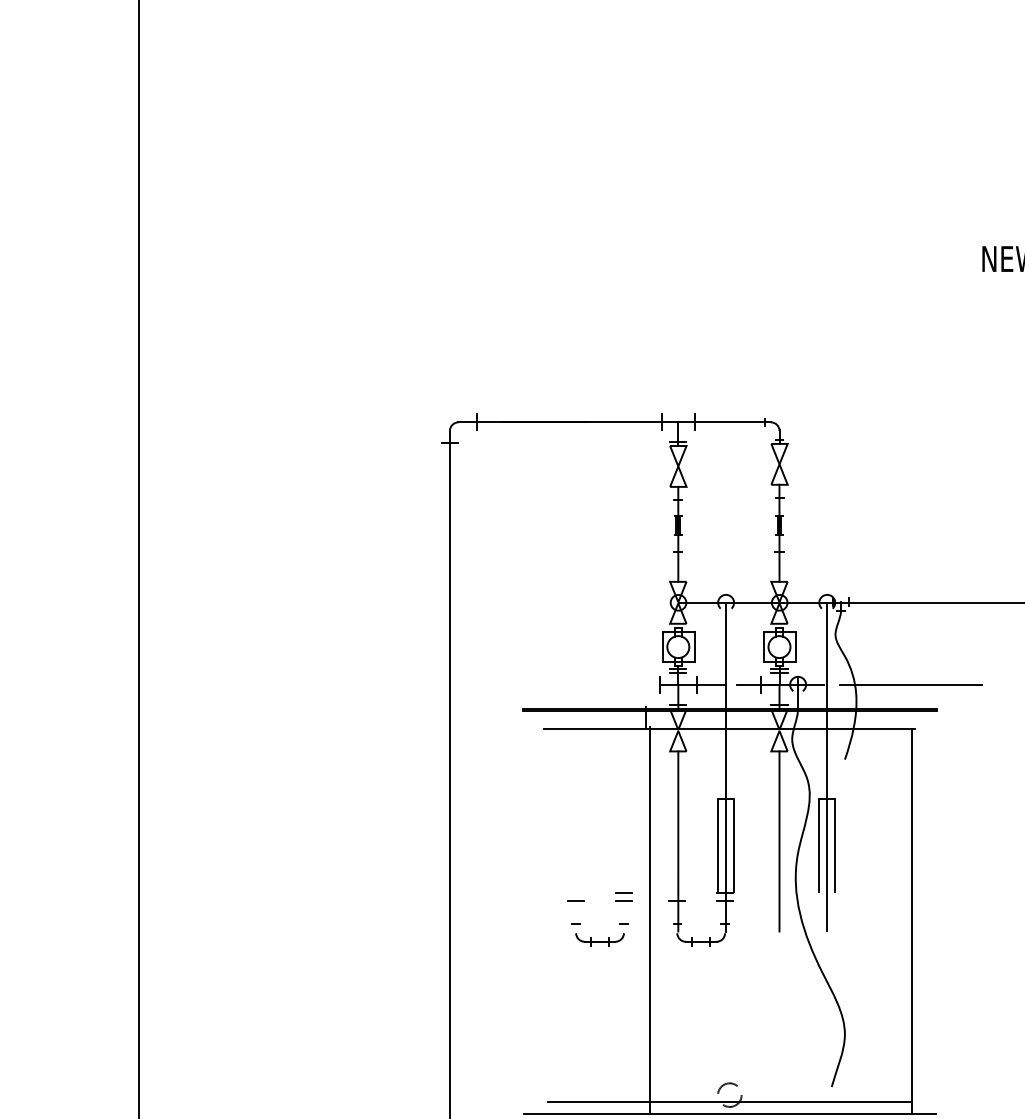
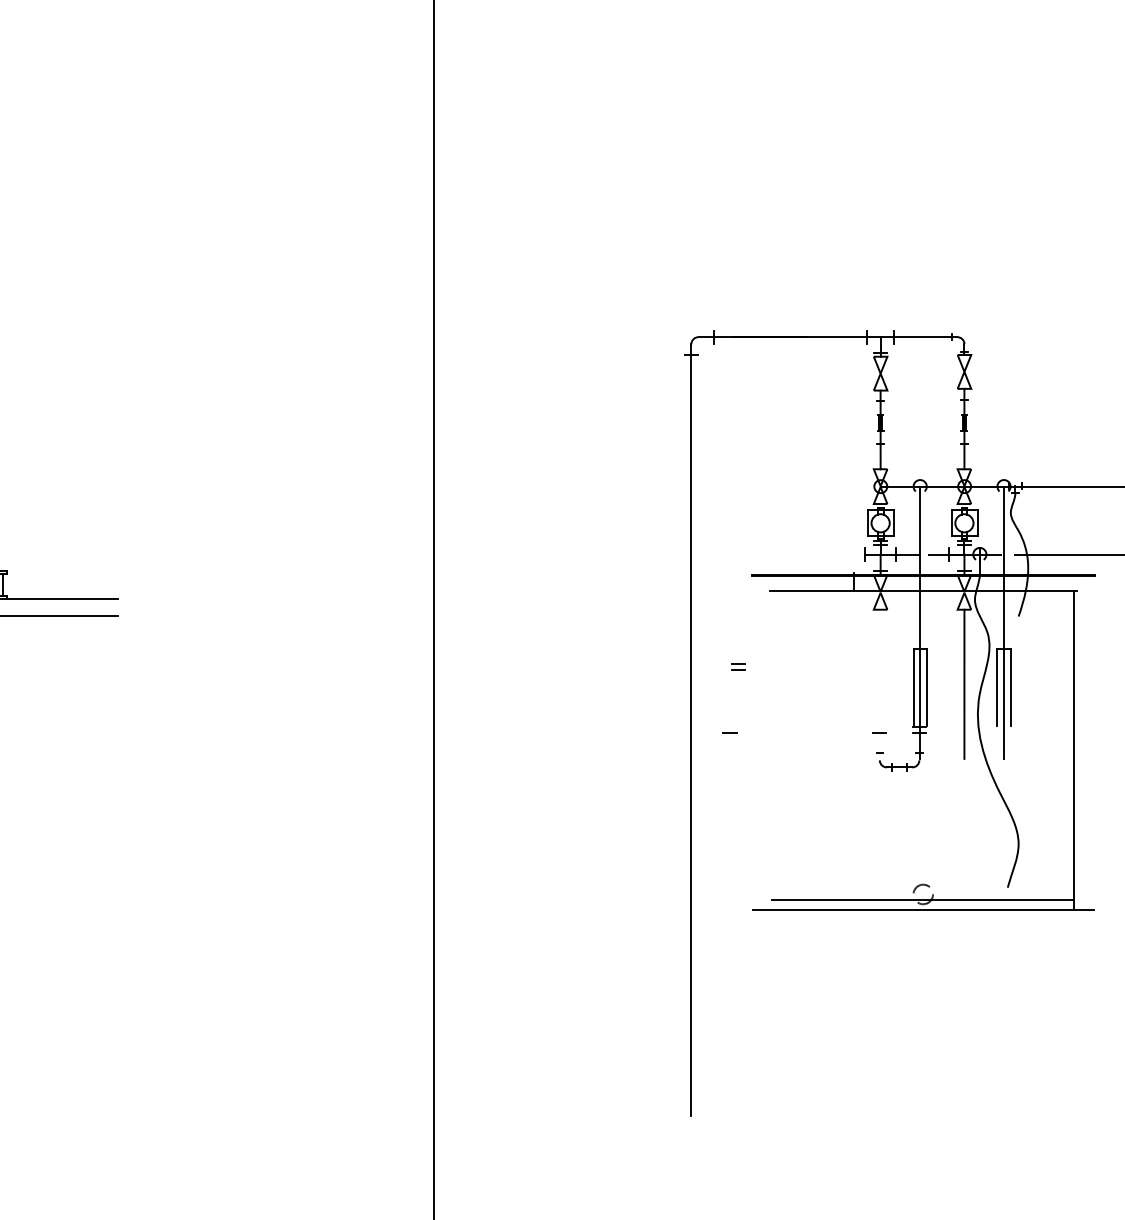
line: (678, 840) -> (880, 683), removed
part: (623, 896) -> (738, 666), moved
line: (575, 899) -> (729, 732), moved
line: (650, 918) -> (857, 748), removed
part: (599, 934) -> (815, 761), removed

